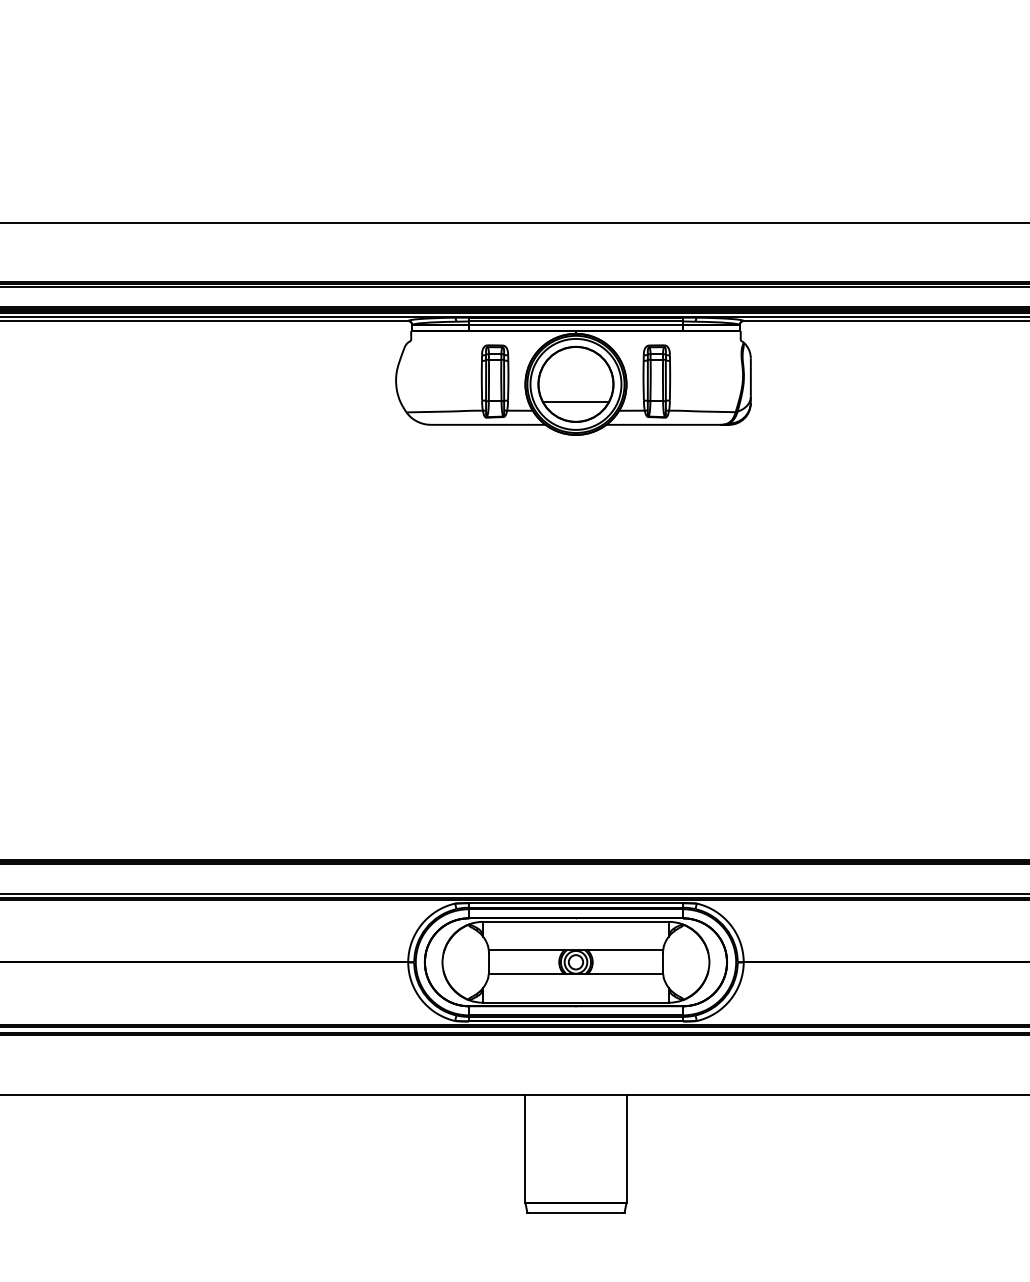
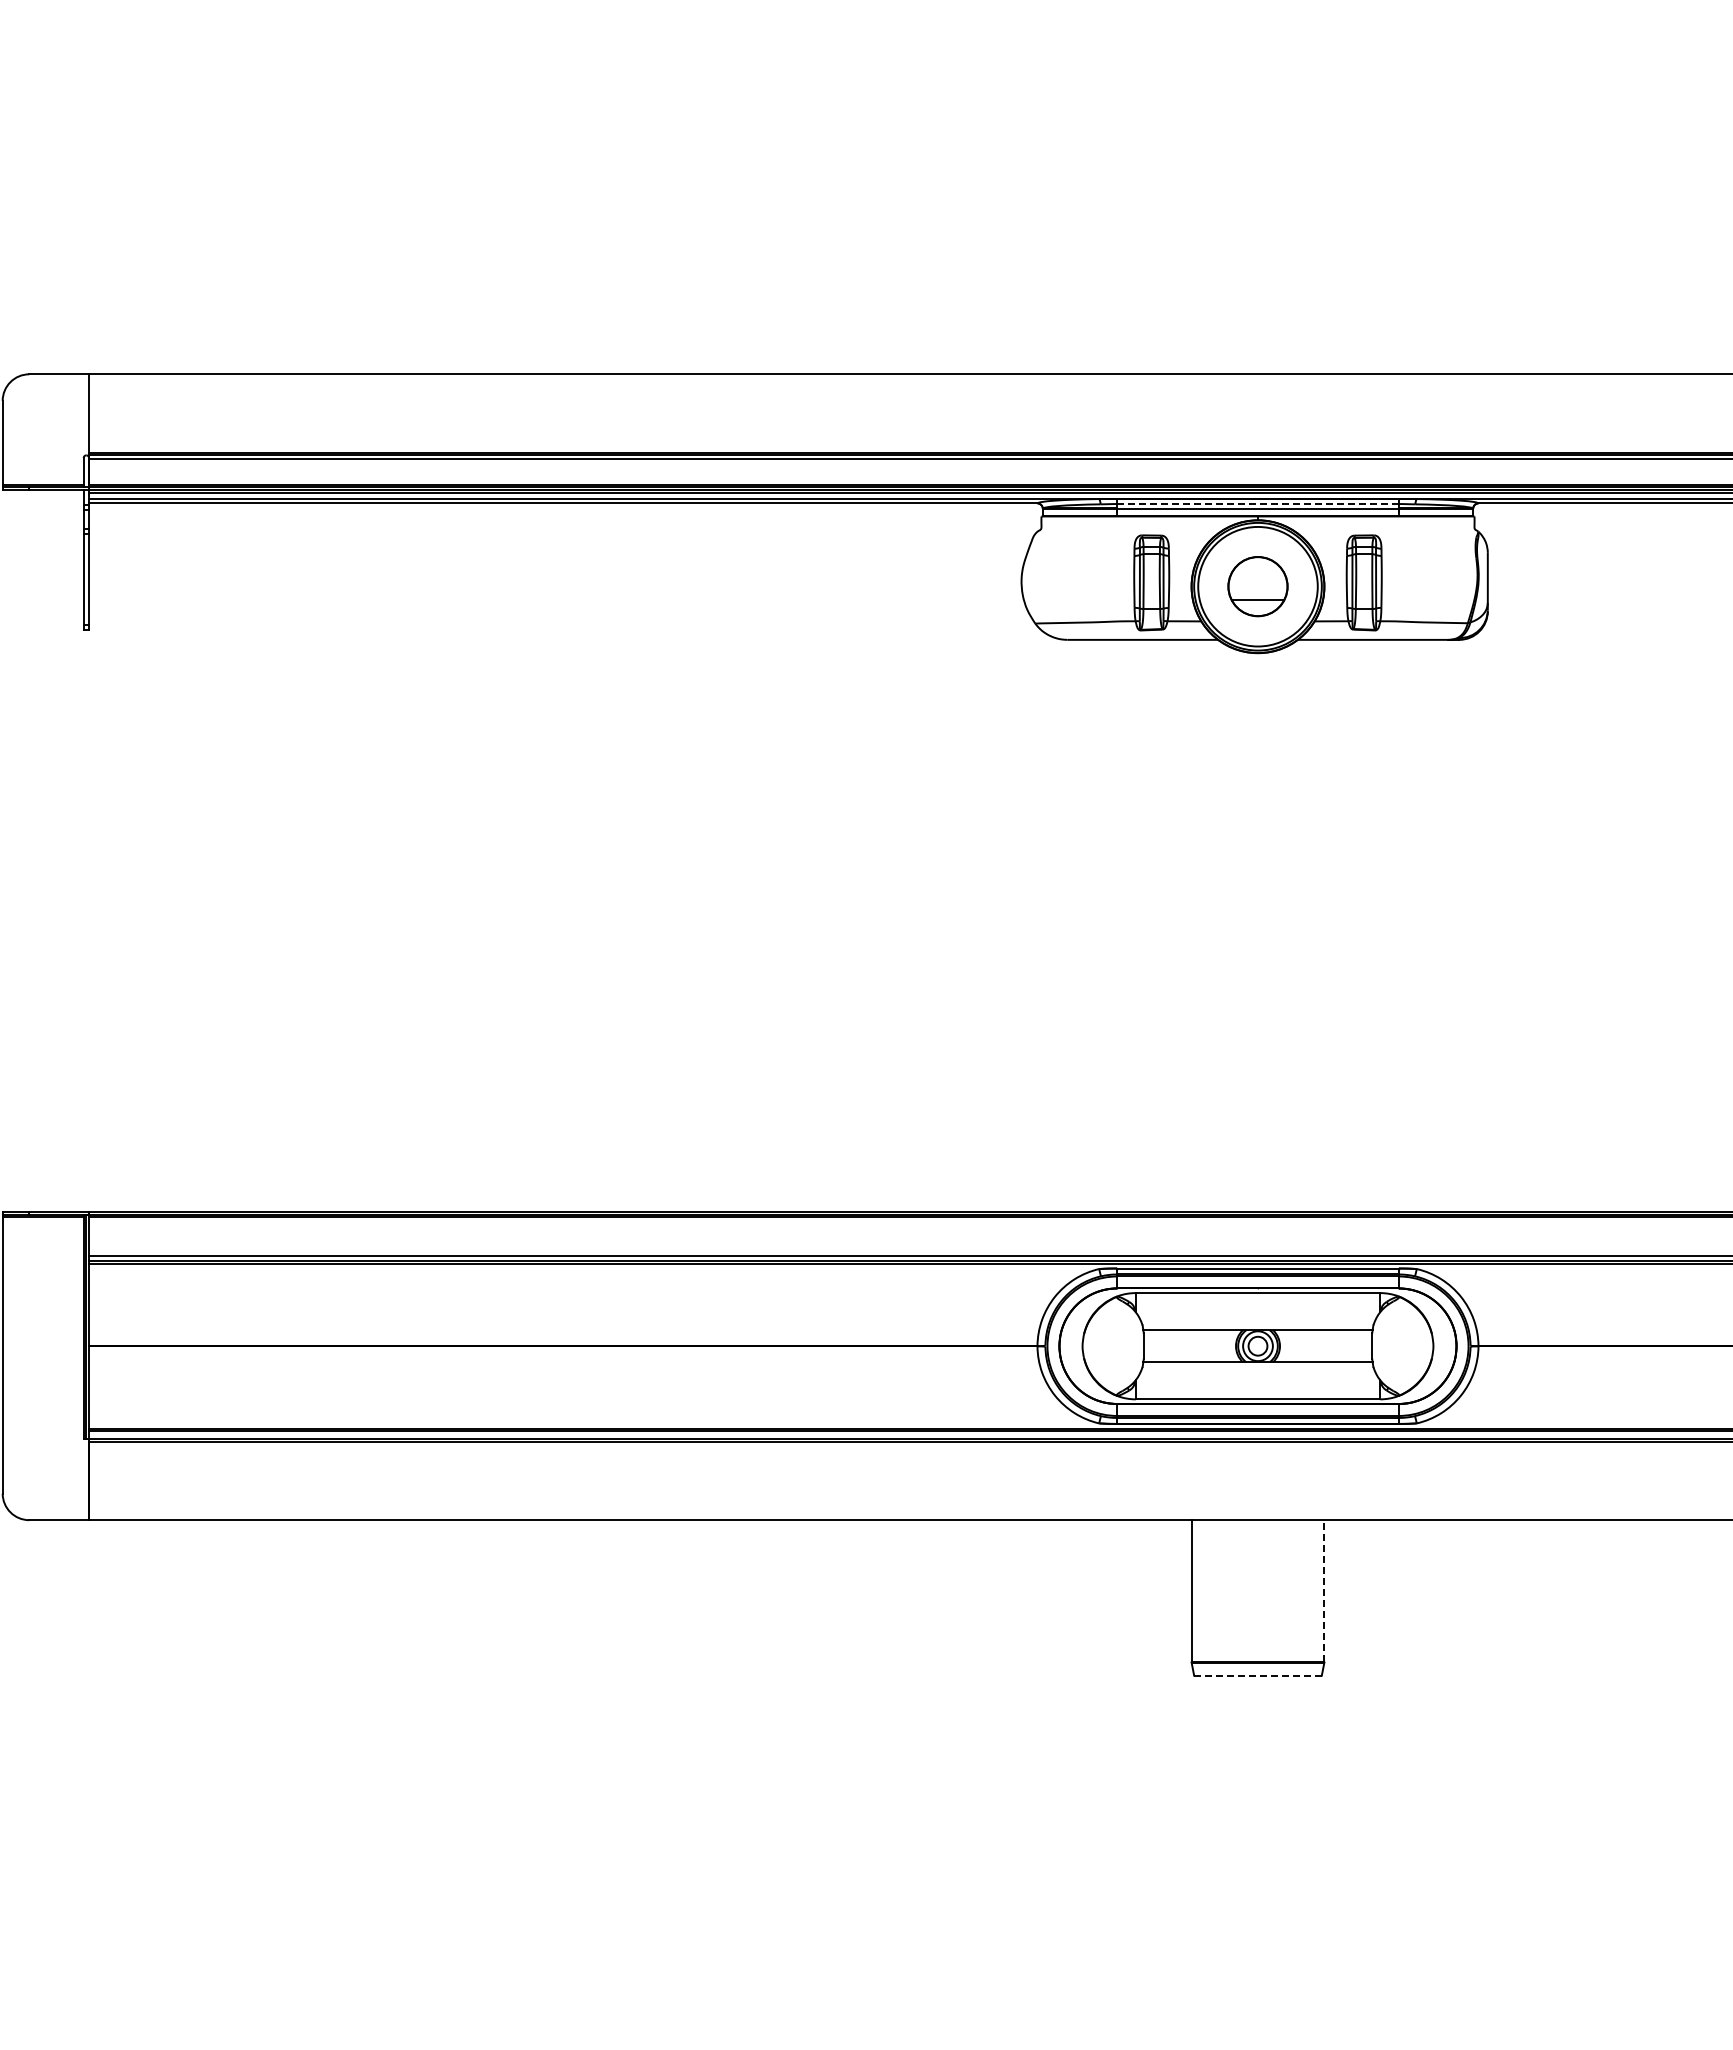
line: (576, 321) -> (1258, 504), solid -> dashed
part: (575, 384) -> (1257, 586), size x0.6
line: (626, 1148) -> (1324, 1591), solid -> dashed
line: (575, 1212) -> (1257, 1675), solid -> dashed

